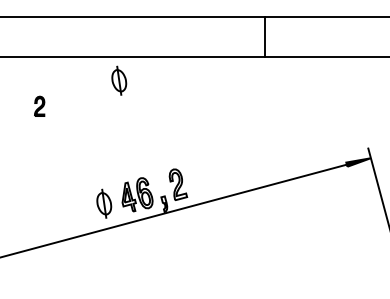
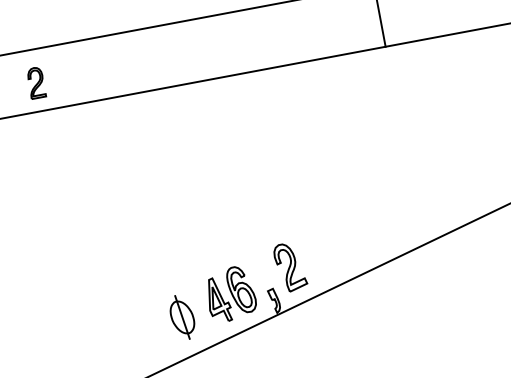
part: (119, 80) -> (170, 124), removed
part: (39, 105) -> (35, 81), moved

